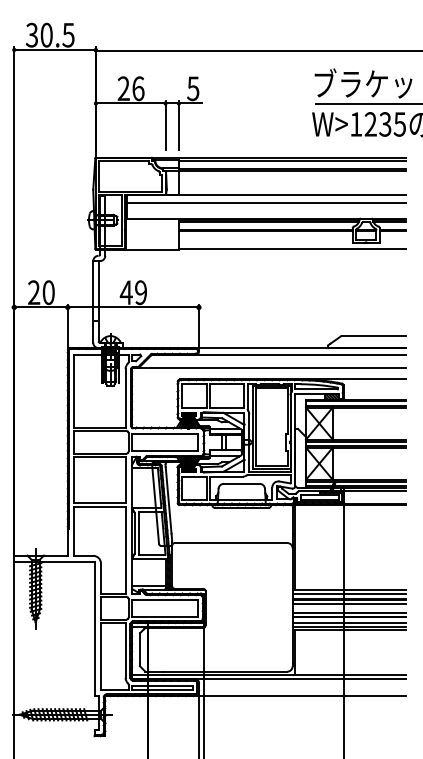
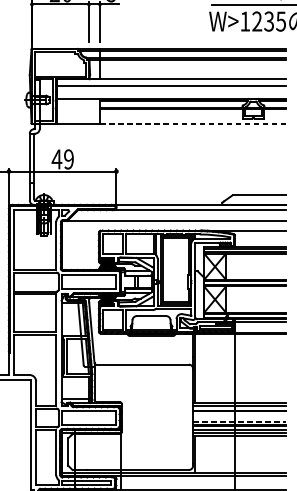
line: (292, 249) -> (193, 124), solid -> dashed
line: (349, 603) -> (239, 414), removed
line: (349, 612) -> (239, 421), solid -> dashed

